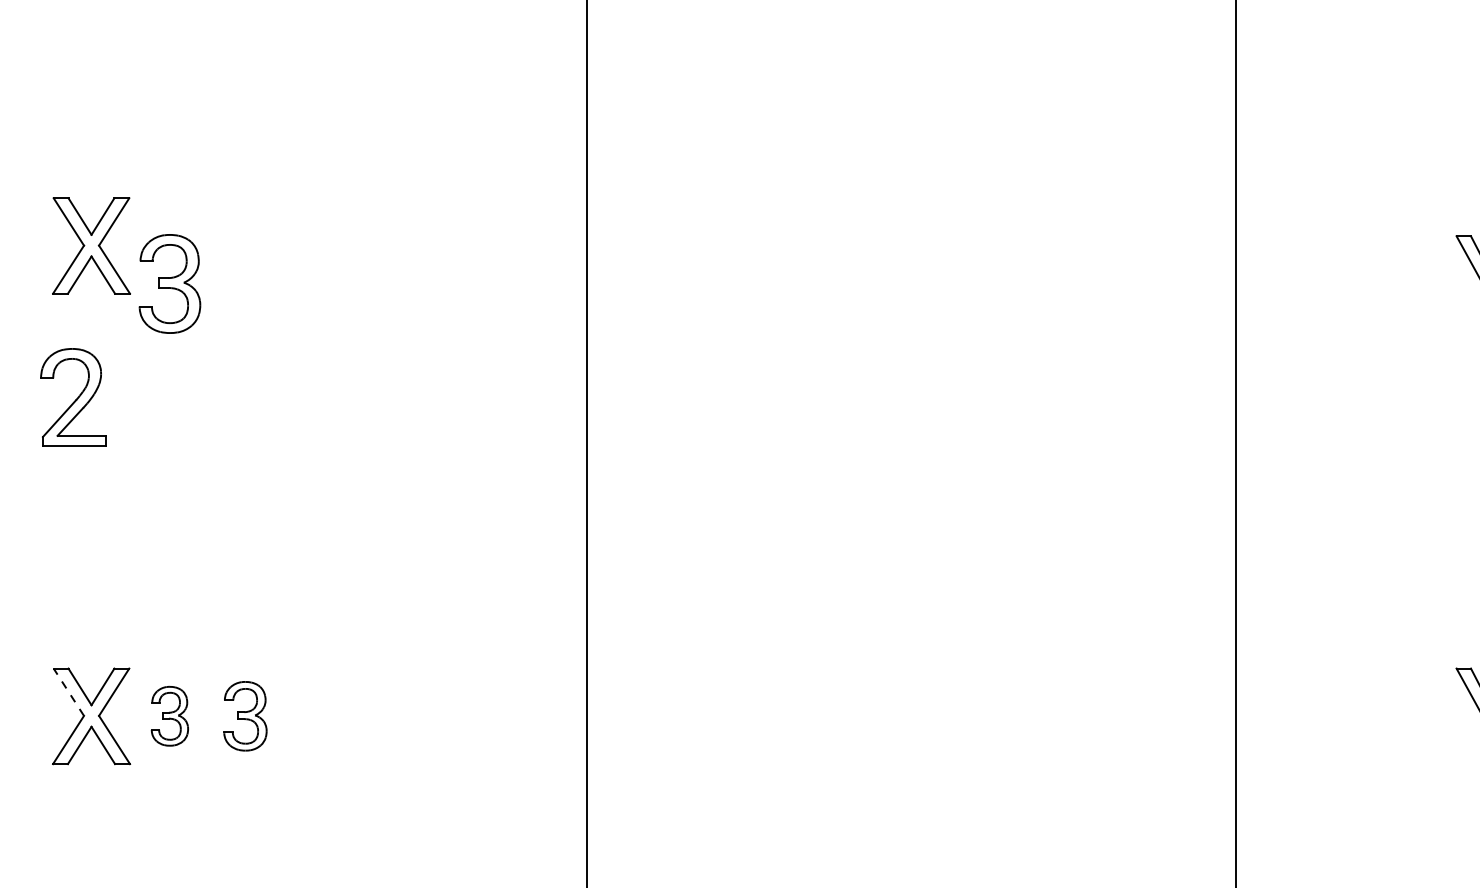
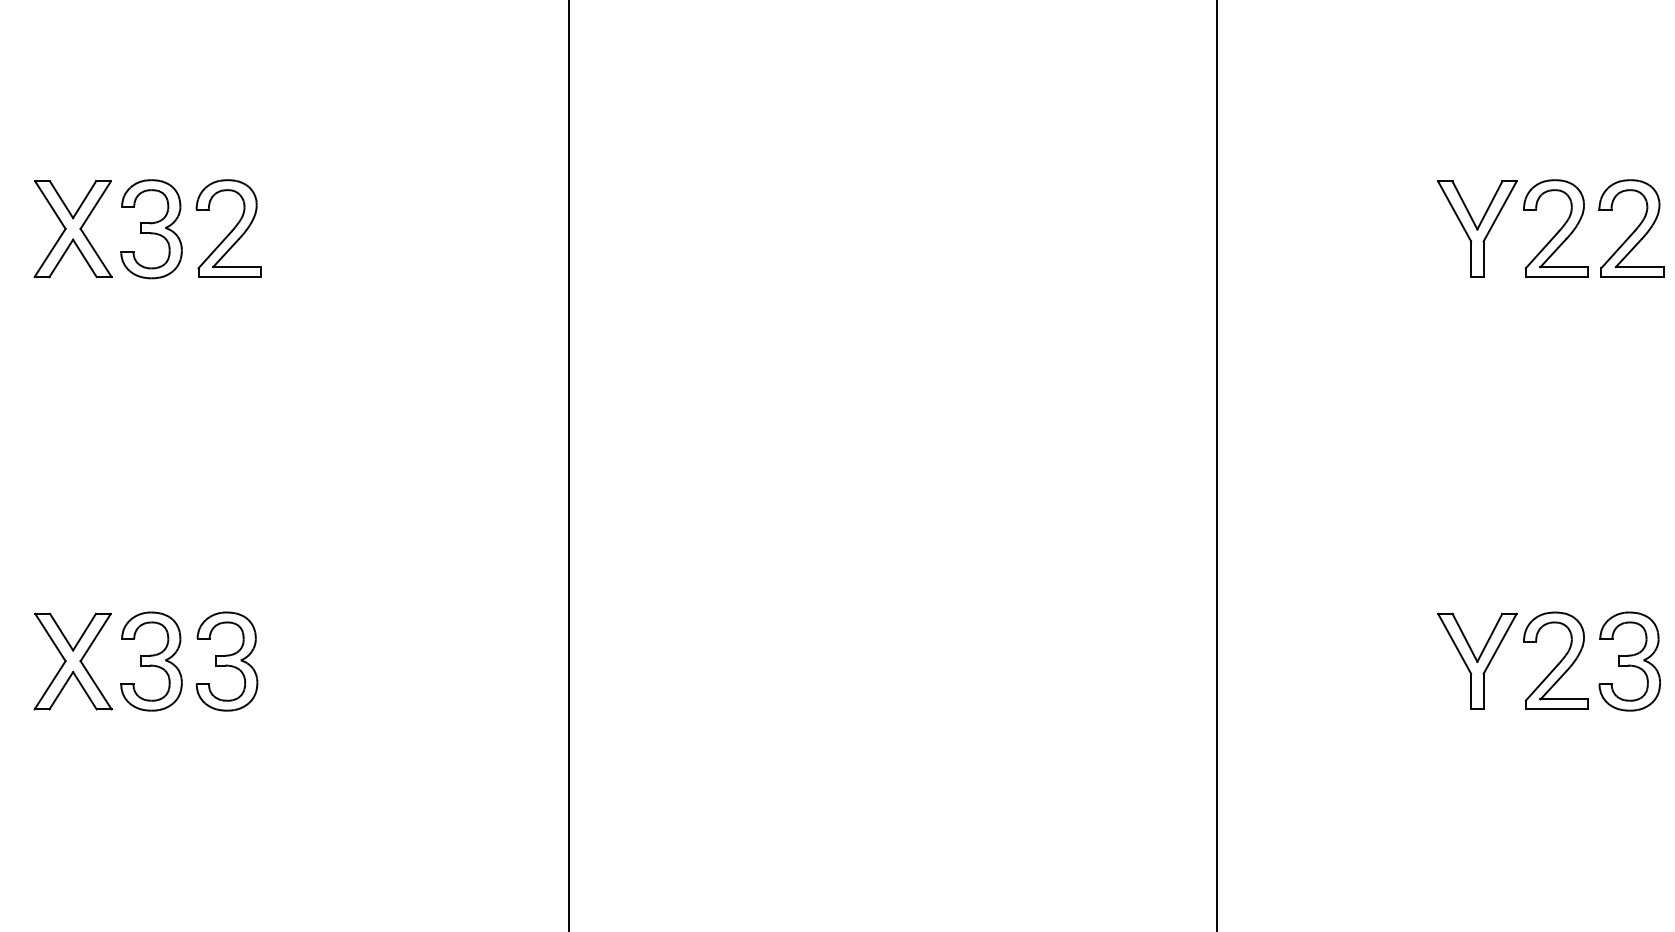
part: (90, 246) -> (72, 229), moved
part: (72, 397) -> (228, 228), moved
line: (68, 692) -> (50, 637), dashed -> solid
part: (169, 716) -> (151, 661), size x1.67
part: (244, 716) -> (226, 661), size x1.43

